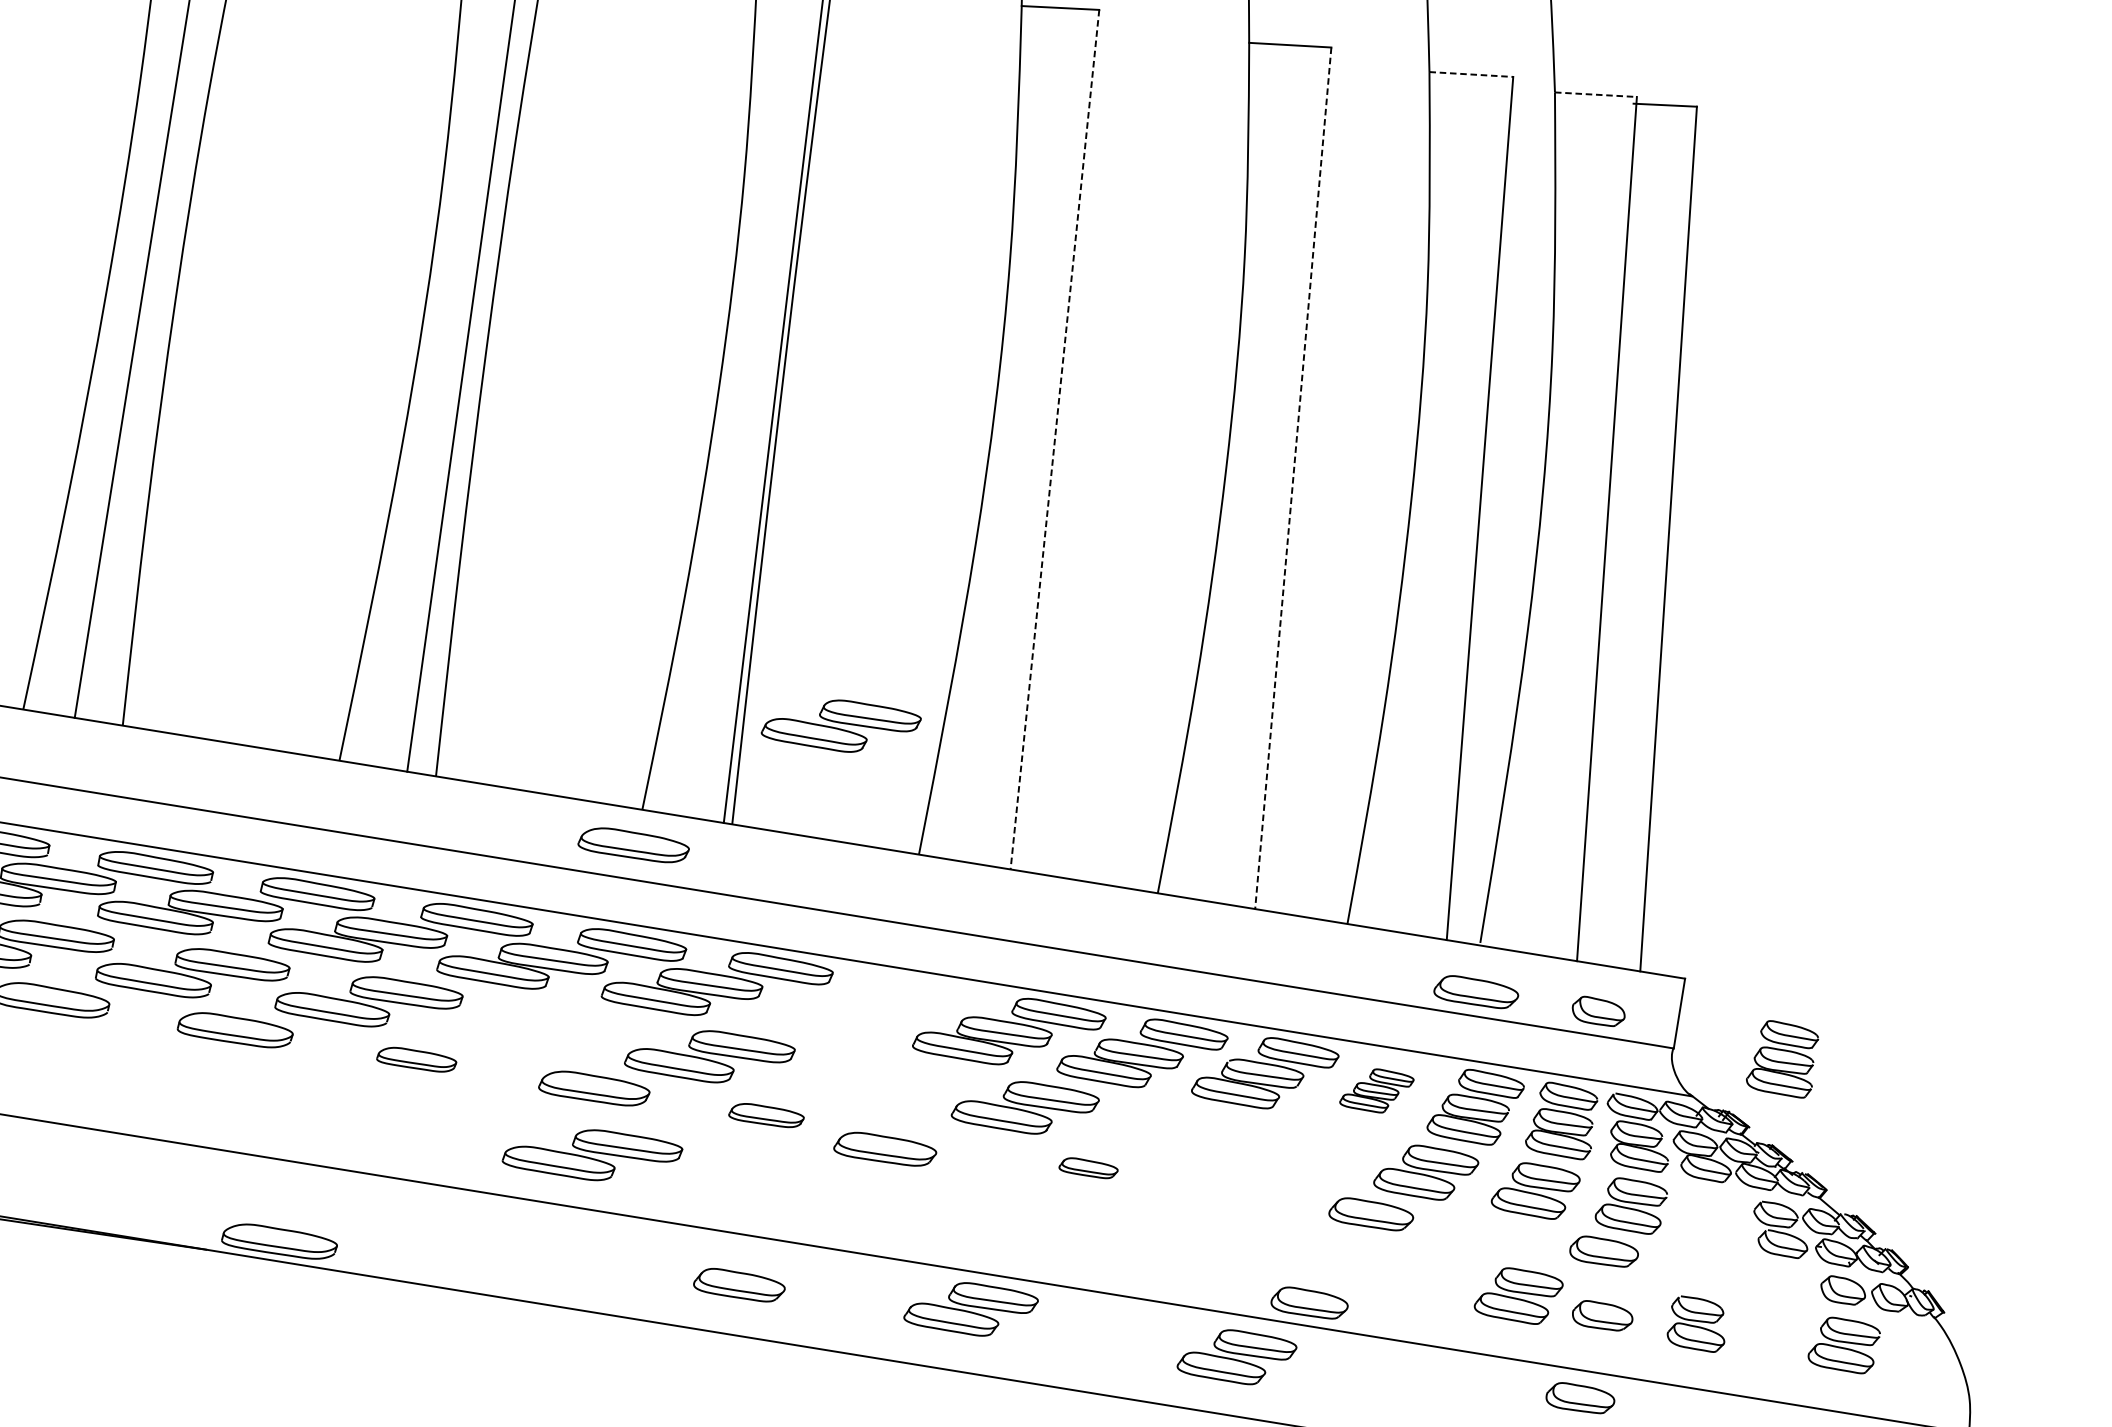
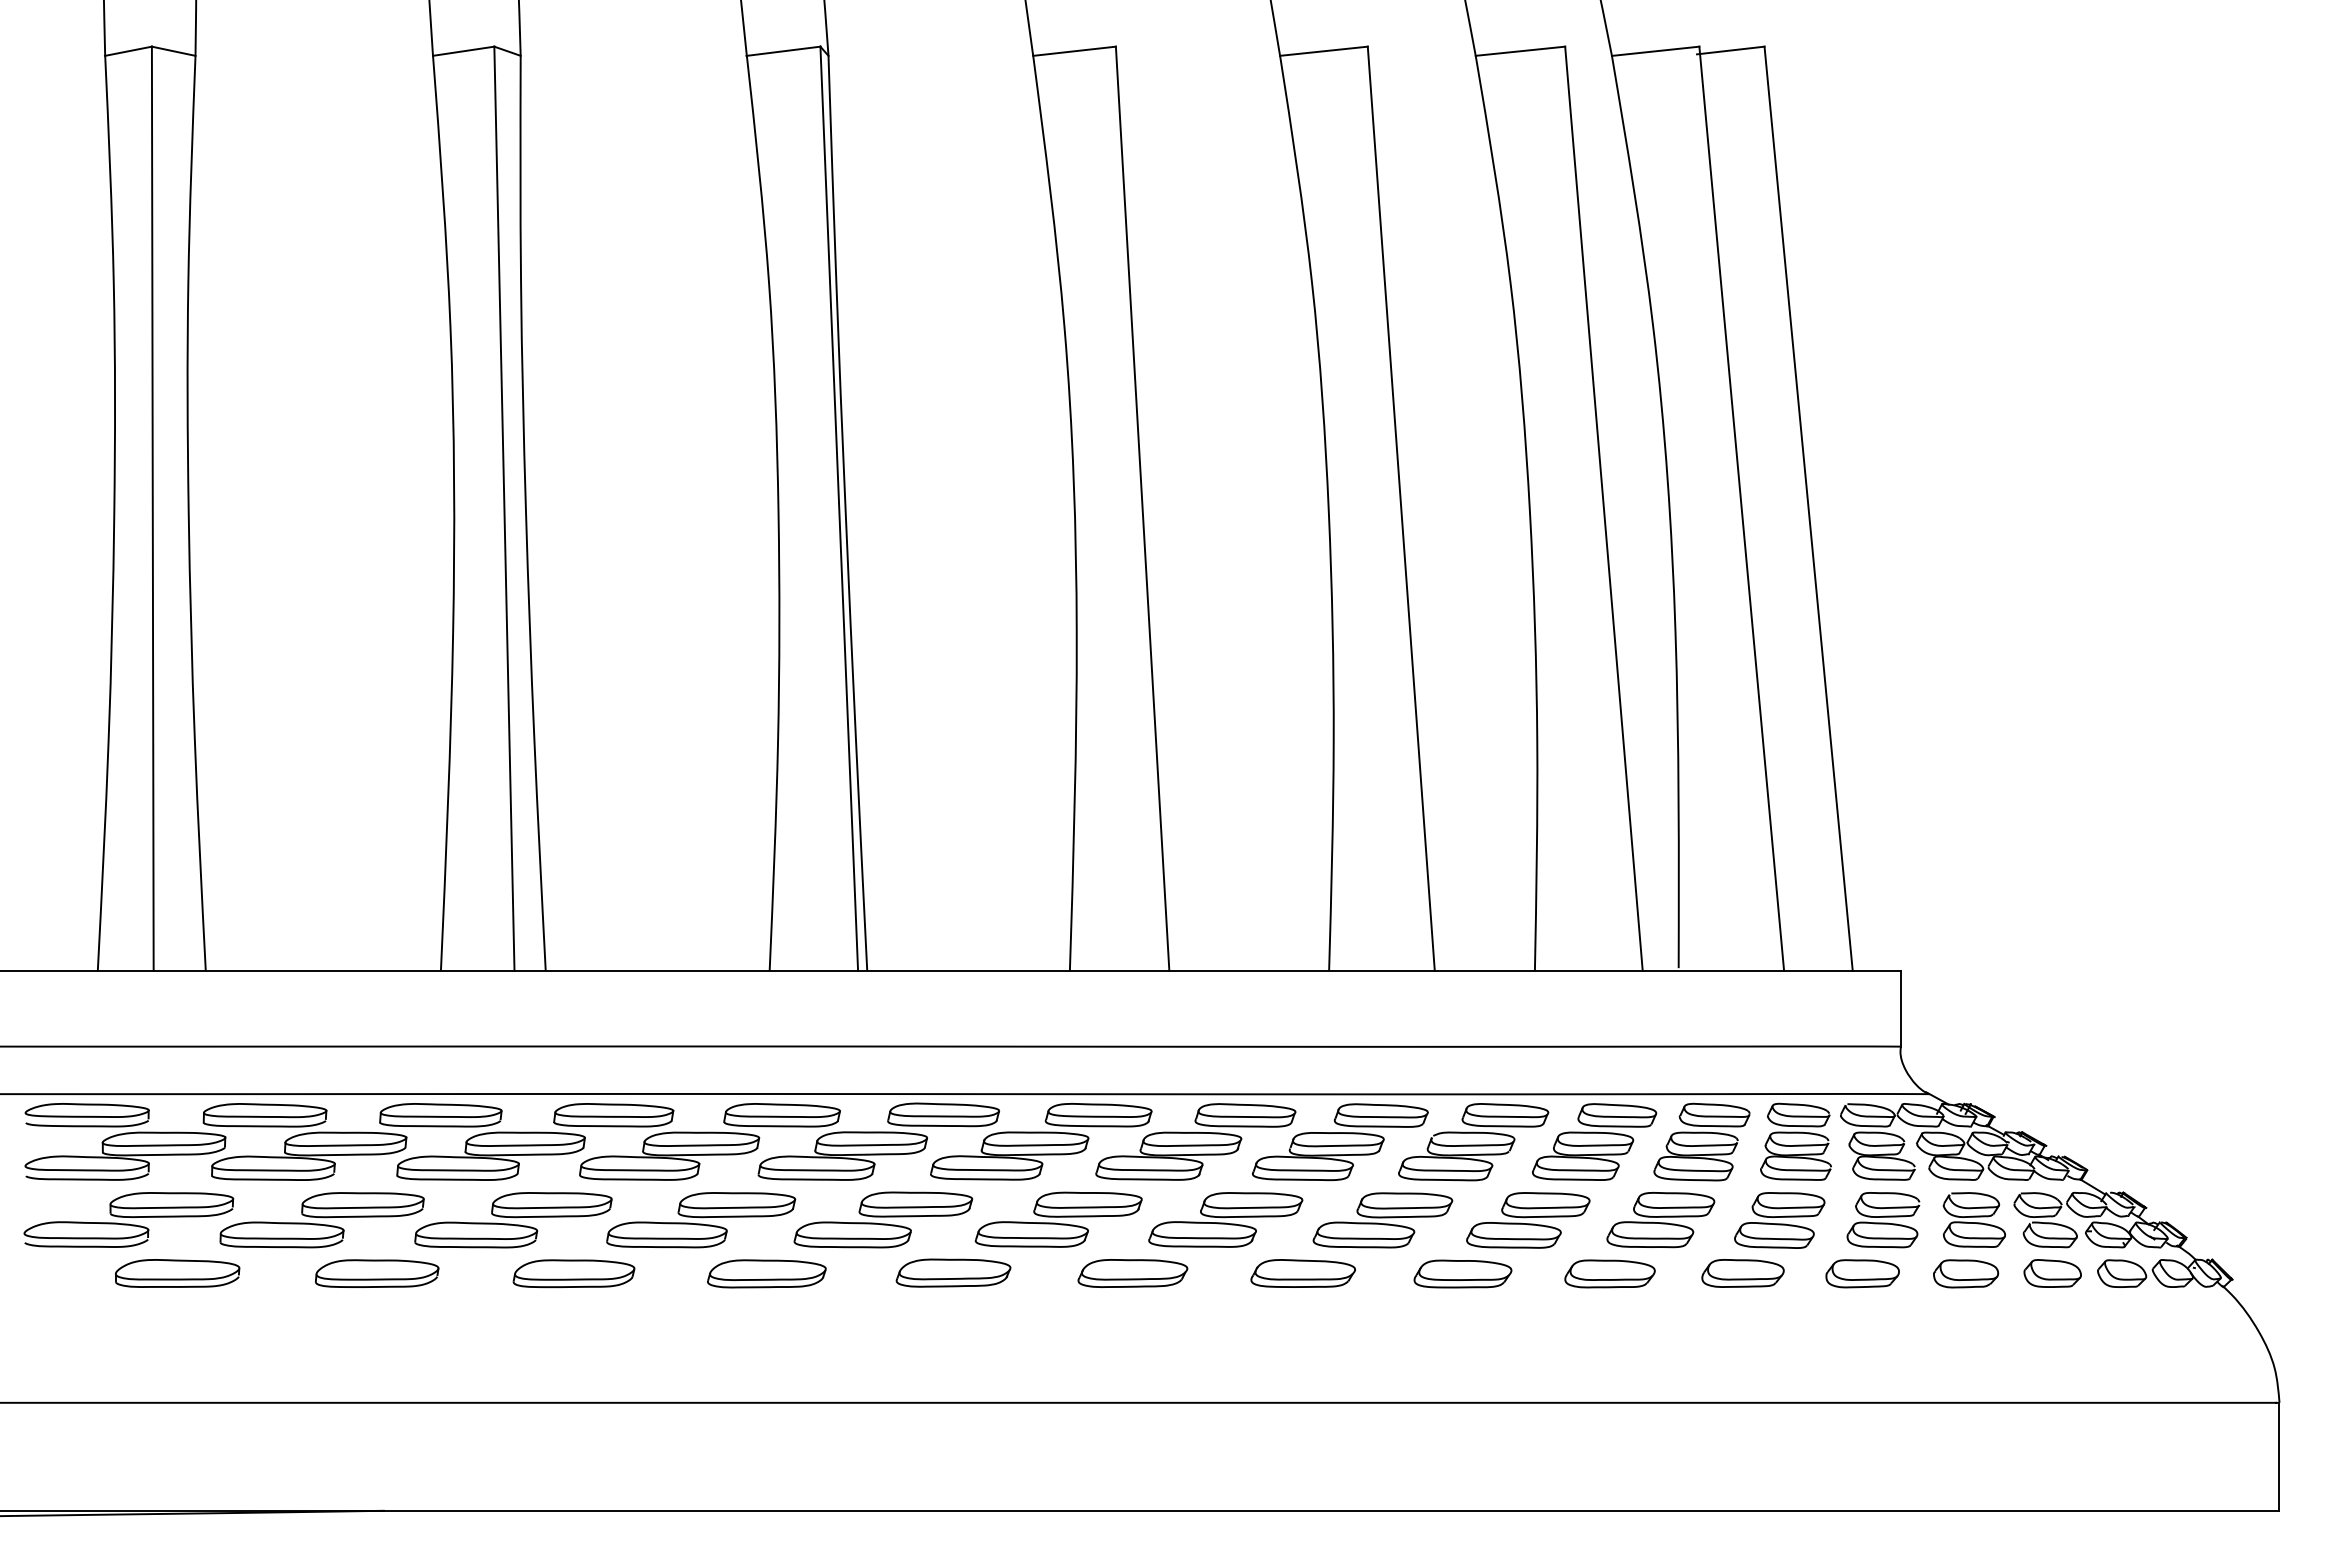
line: (1471, 74) -> (1520, 51), dashed -> solid
line: (1595, 94) -> (1655, 51), dashed -> solid
line: (1054, 439) -> (1142, 508), dashed -> solid
line: (1293, 478) -> (1401, 509), dashed -> solid
part: (841, 725) -> (1058, 1219), moved
part: (633, 844) -> (766, 1009), removed
part: (1476, 991) -> (1682, 1020), removed
part: (867, 1007) -> (1041, 1141), added
part: (1598, 1011) -> (2052, 1273), moved
part: (1782, 1058) -> (2018, 1038), removed
part: (416, 1059) -> (573, 1273), size x1.43
part: (1376, 1090) -> (1594, 1141), size x1.67
part: (766, 1115) -> (953, 1272), size x1.43
part: (885, 1149) -> (1132, 1273), moved
part: (592, 1155) -> (701, 1220), moved
part: (1088, 1168) -> (1302, 1273), size x1.67
part: (280, 1241) -> (460, 1489), removed
part: (739, 1284) -> (1462, 1273), moved
part: (1518, 1295) -> (1779, 1334), removed
part: (1309, 1303) -> (1742, 1273), moved
part: (970, 1308) -> (1382, 1220), moved
part: (1603, 1315) -> (1966, 1273), moved
part: (1697, 1323) -> (1973, 1219), moved
part: (1844, 1345) -> (2132, 1331), removed
part: (1237, 1356) -> (1528, 1220), moved
part: (1580, 1398) -> (1862, 1432), removed

